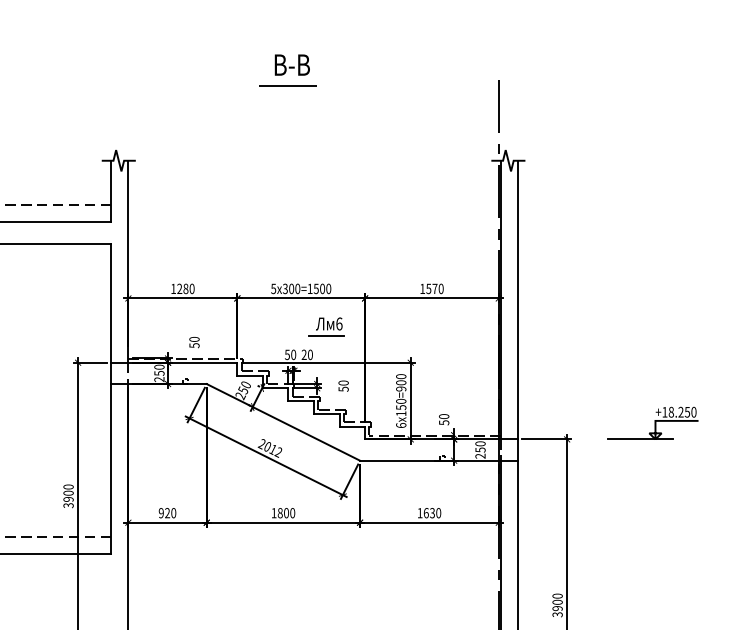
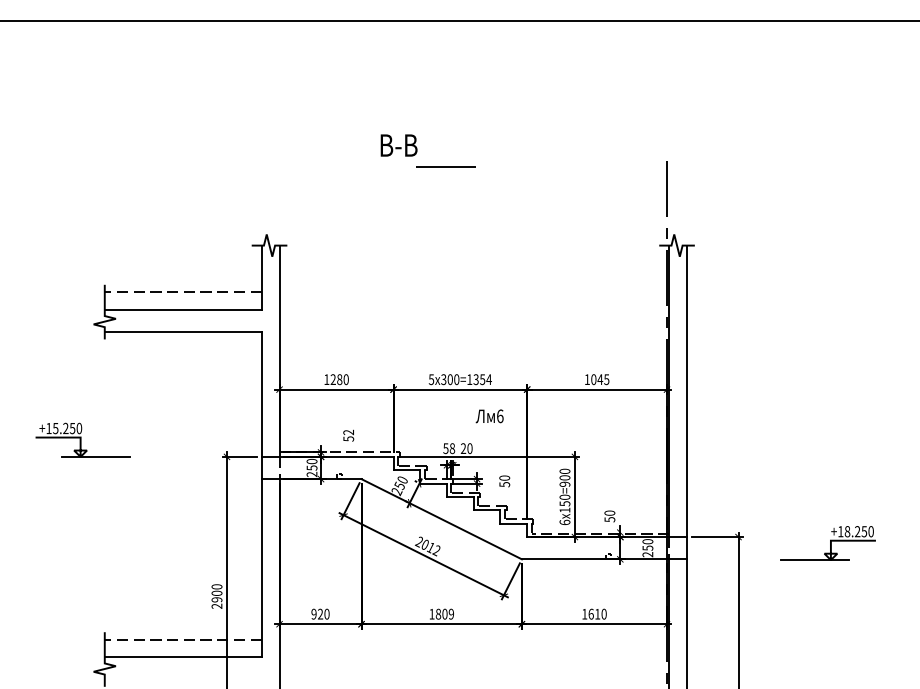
text: (291, 65) -> (398, 145), moved
text: (322, 288) -> (482, 379), 5x300=1500 -> 5x300=1354
text: (435, 288) -> (600, 379), 1570 -> 1045
line: (326, 335) -> (486, 428), removed
text: (194, 339) -> (348, 432), 50 -> 52
text: (293, 354) -> (452, 448), 50 -> 58
part: (652, 423) -> (827, 543), moved
text: (69, 504) -> (217, 605), 3900 -> 2900
text: (432, 512) -> (597, 613), 1630 -> 1610
text: (291, 513) -> (450, 614), 1800 -> 1809

